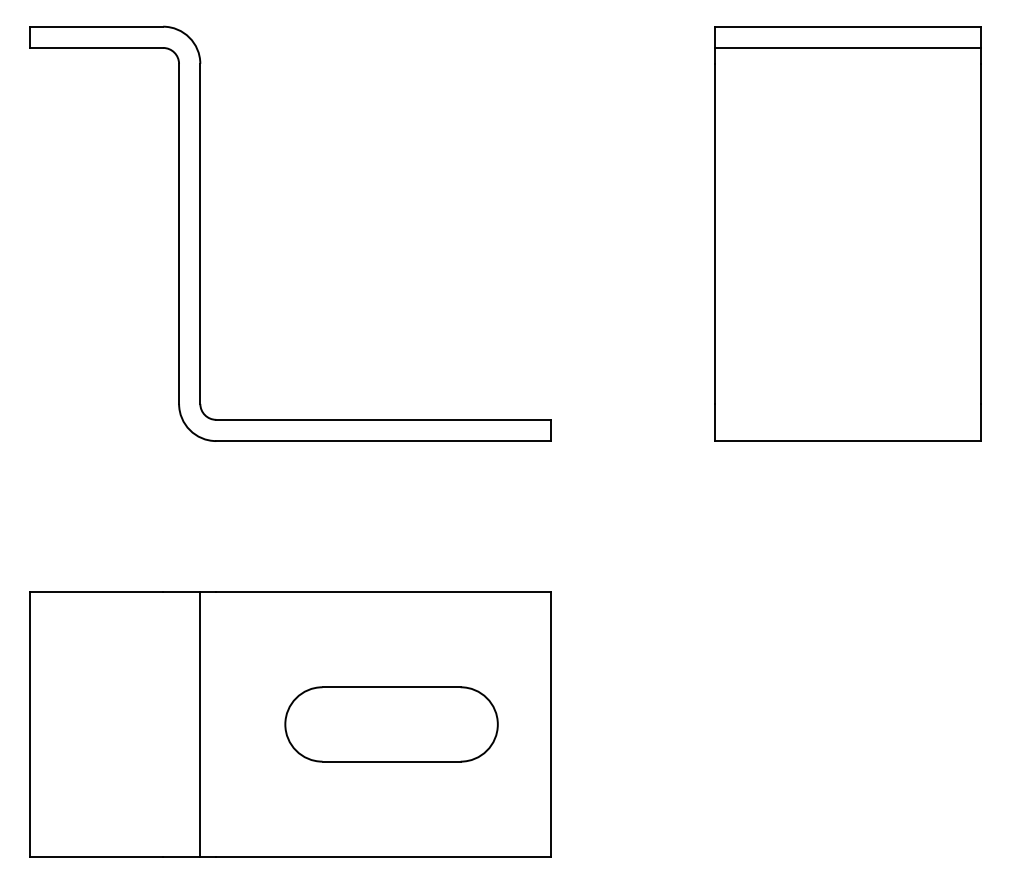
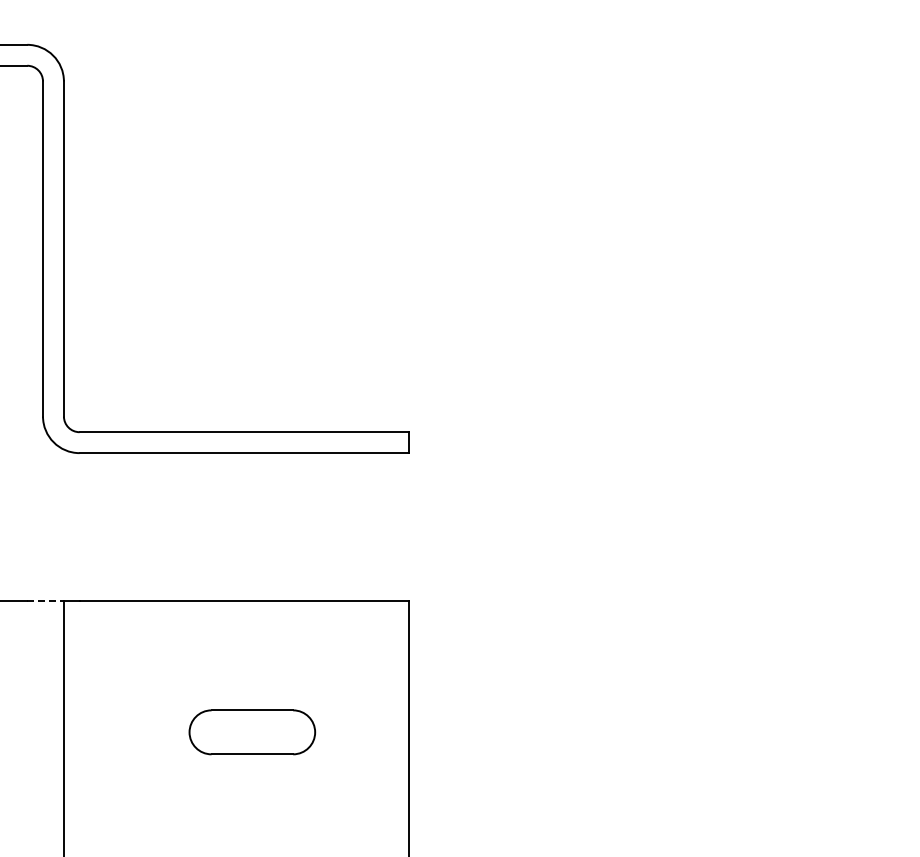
part: (847, 233) -> (701, 248), removed
line: (181, 591) -> (45, 601), solid -> dashed
part: (391, 724) -> (252, 732), size x0.6

